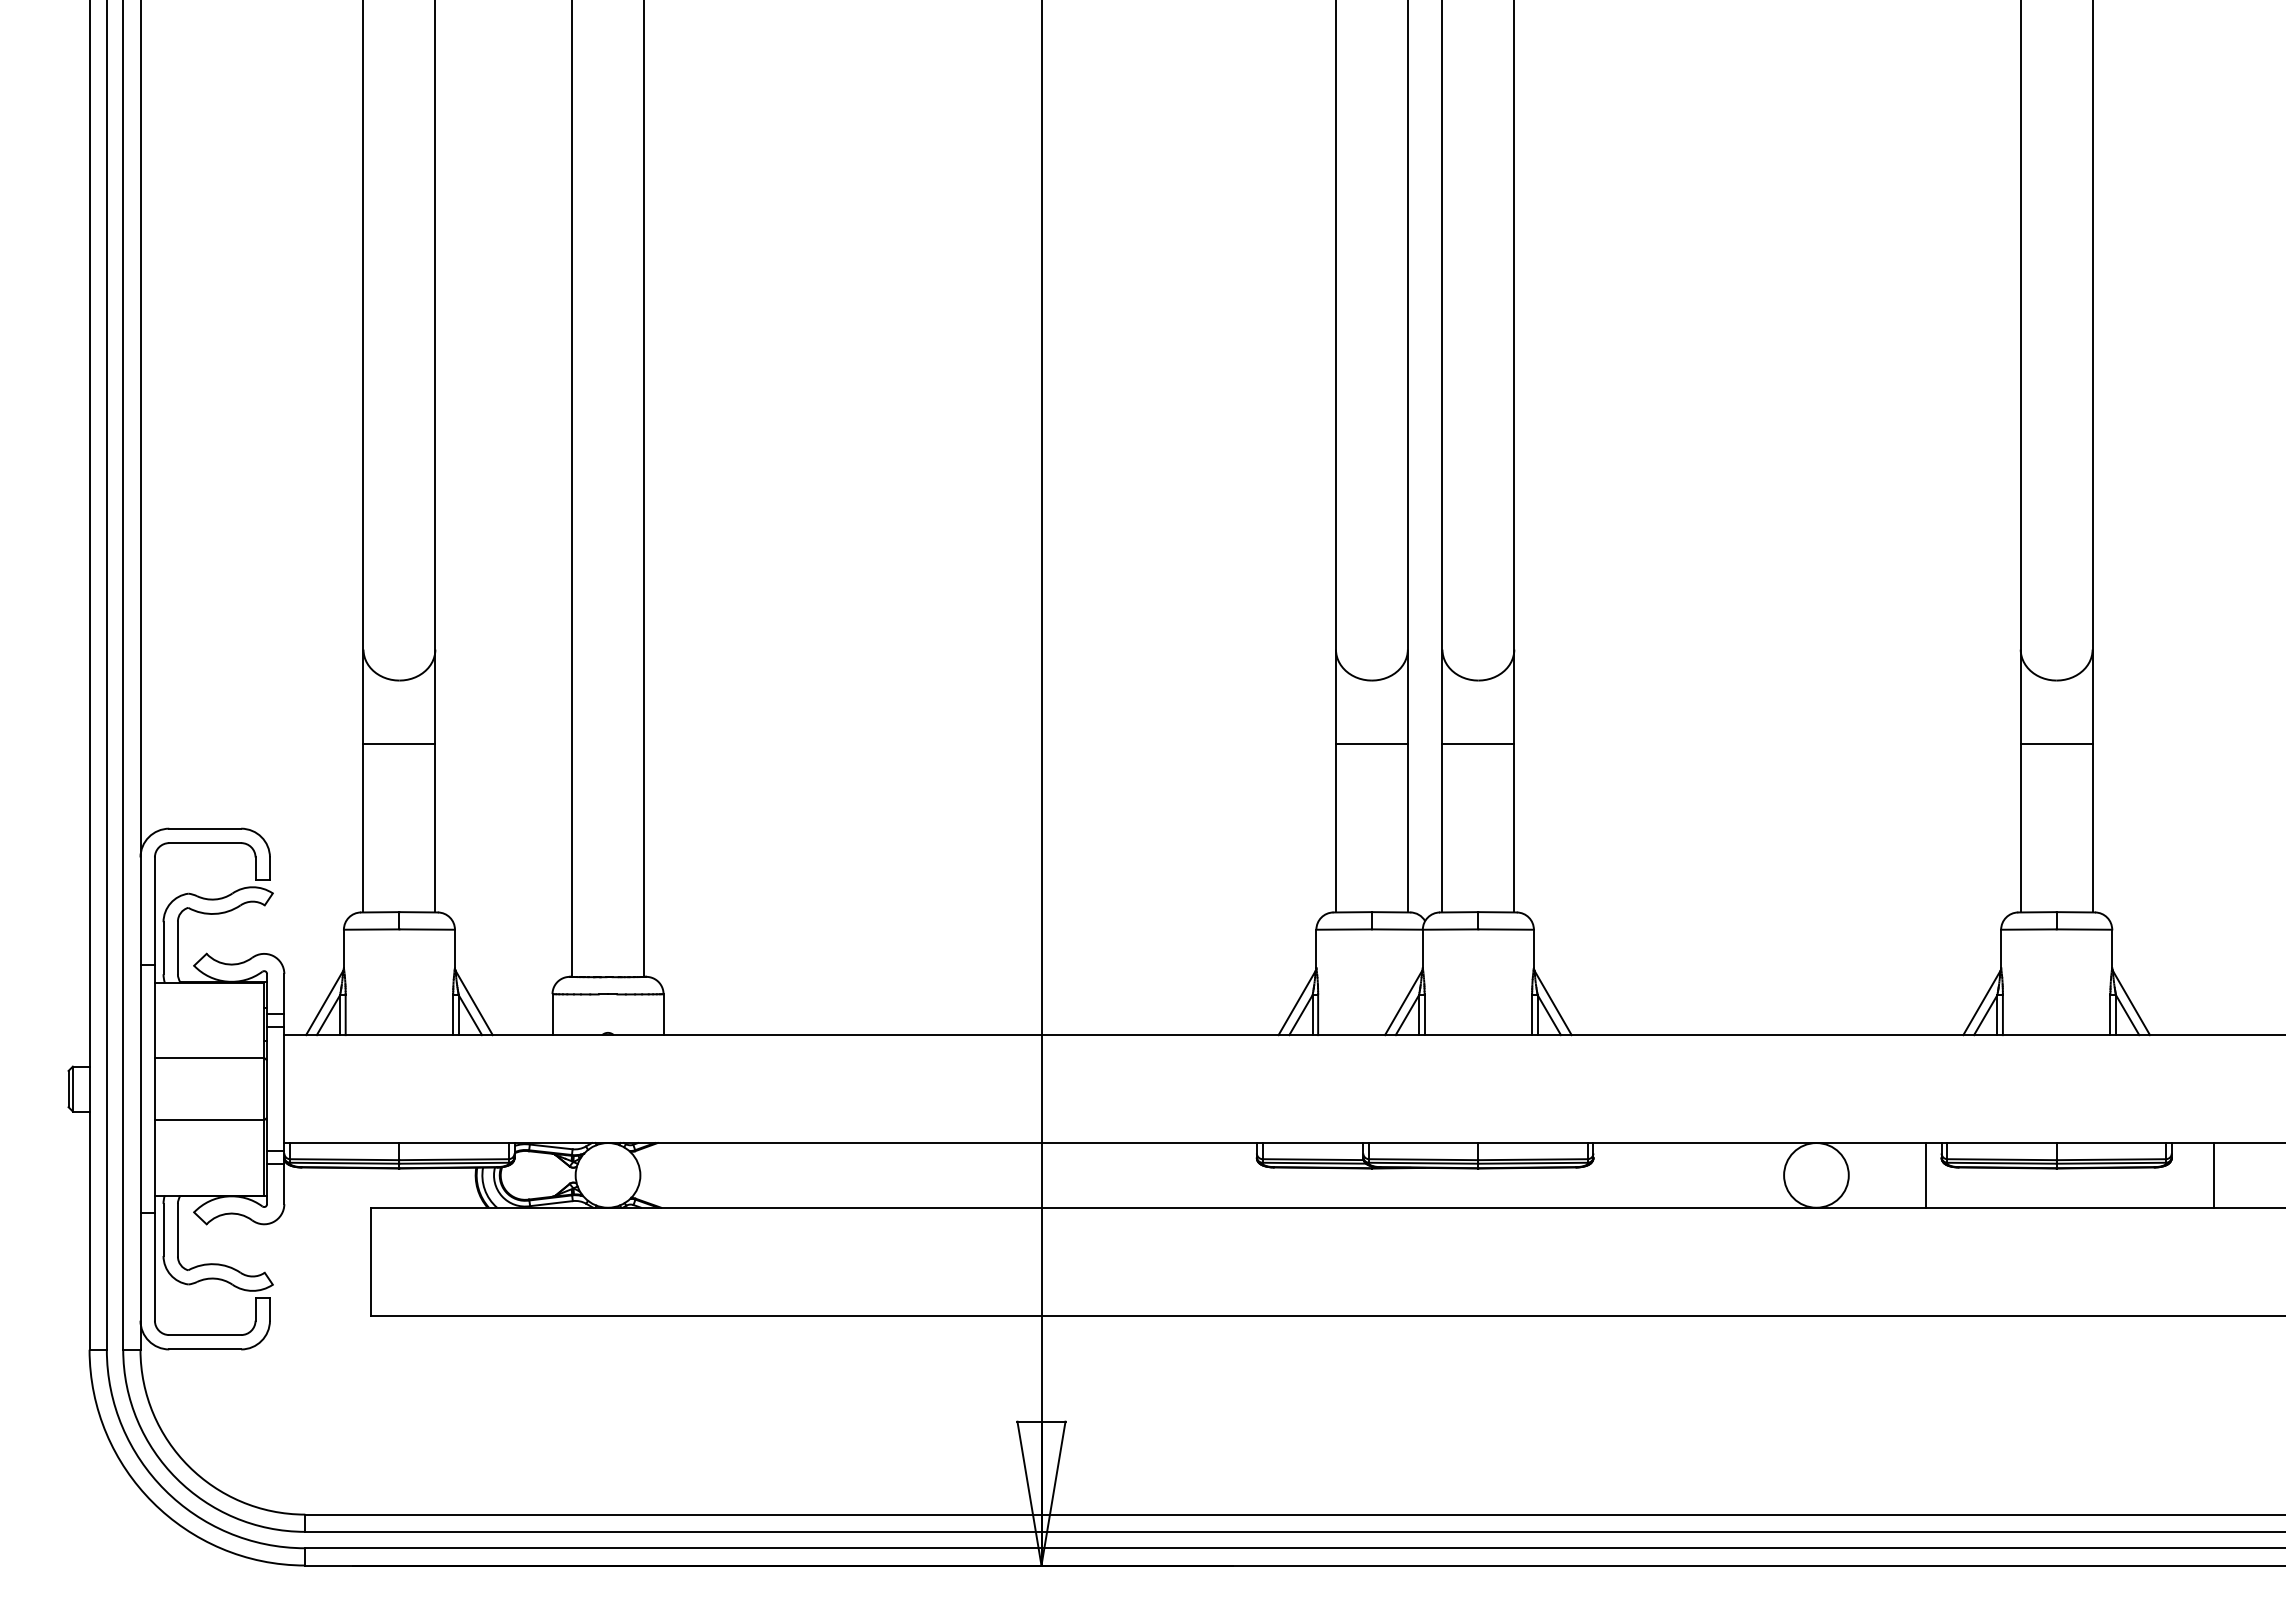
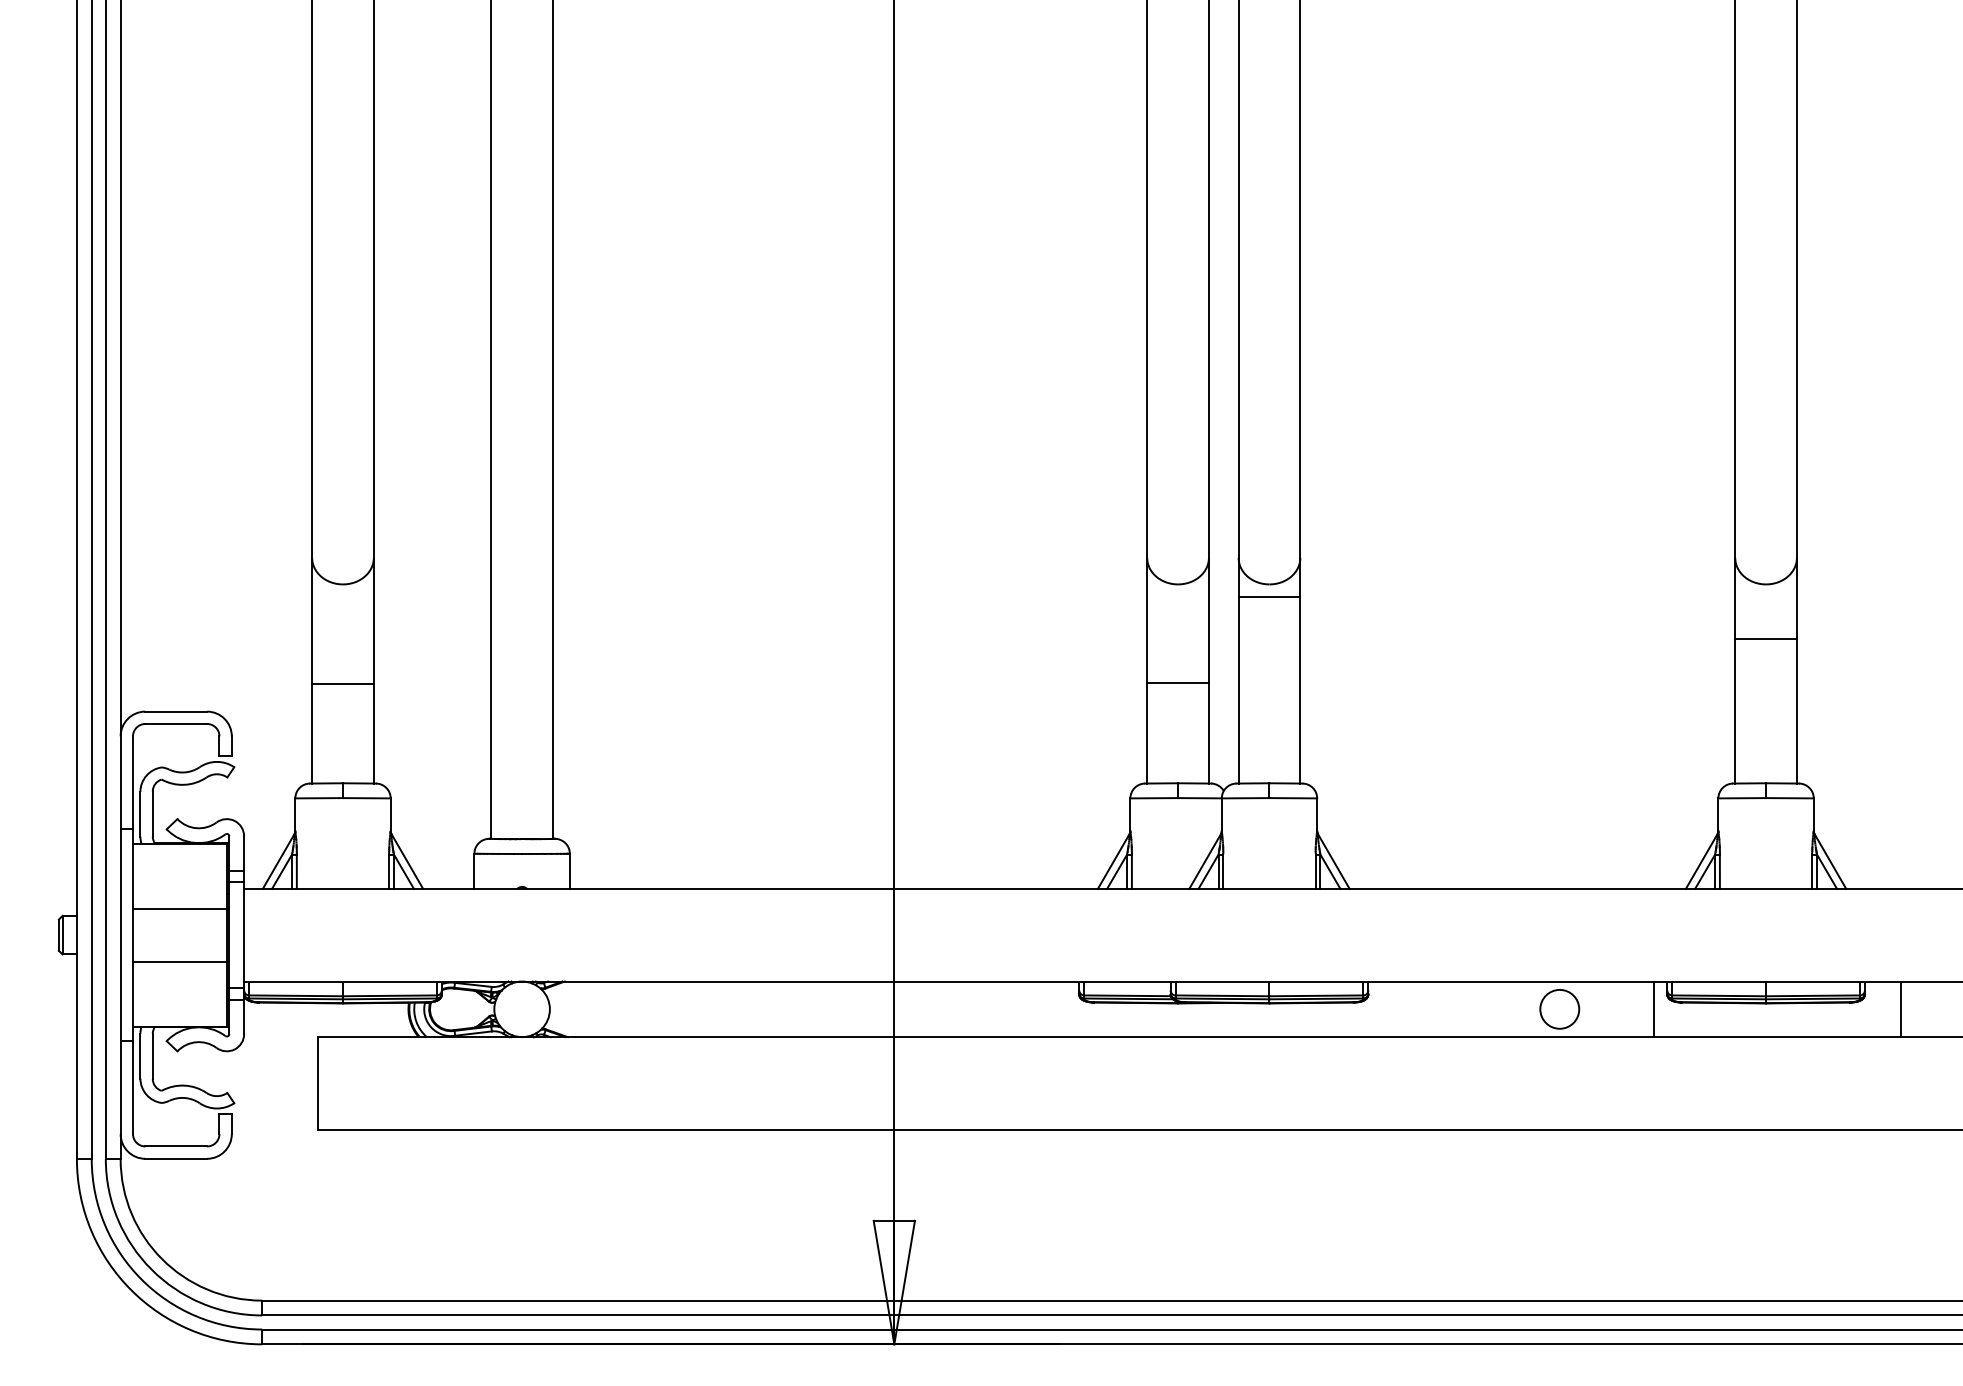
line: (399, 743) -> (343, 683), moved
line: (1371, 743) -> (1177, 683), moved
line: (1478, 743) -> (1269, 596), moved
circle: (1816, 1175) -> (1559, 1009), size x0.7

